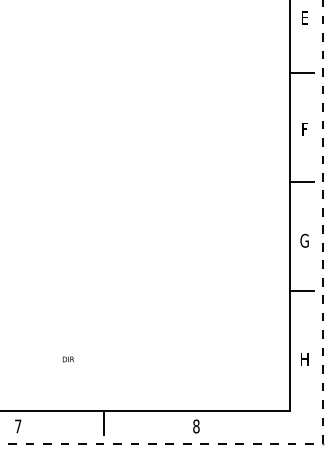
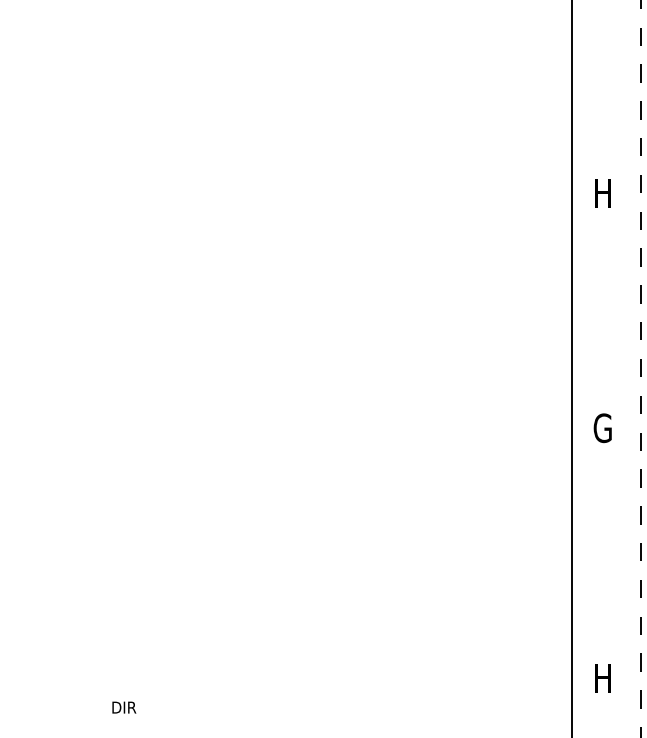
line: (301, 72) -> (596, 73), removed
text: (304, 129) -> (602, 193), F -> H
line: (301, 181) -> (596, 303), removed
line: (301, 290) -> (596, 532), removed
text: (67, 359) -> (122, 707), moved

